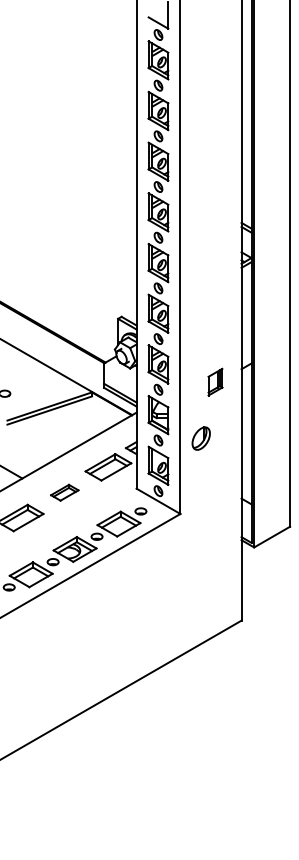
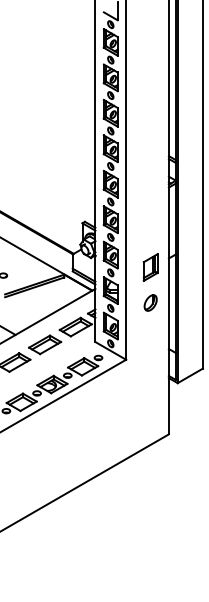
part: (215, 382) -> (150, 267), size x1.43
part: (200, 437) -> (150, 302), moved
part: (65, 492) -> (45, 344), size x1.67

